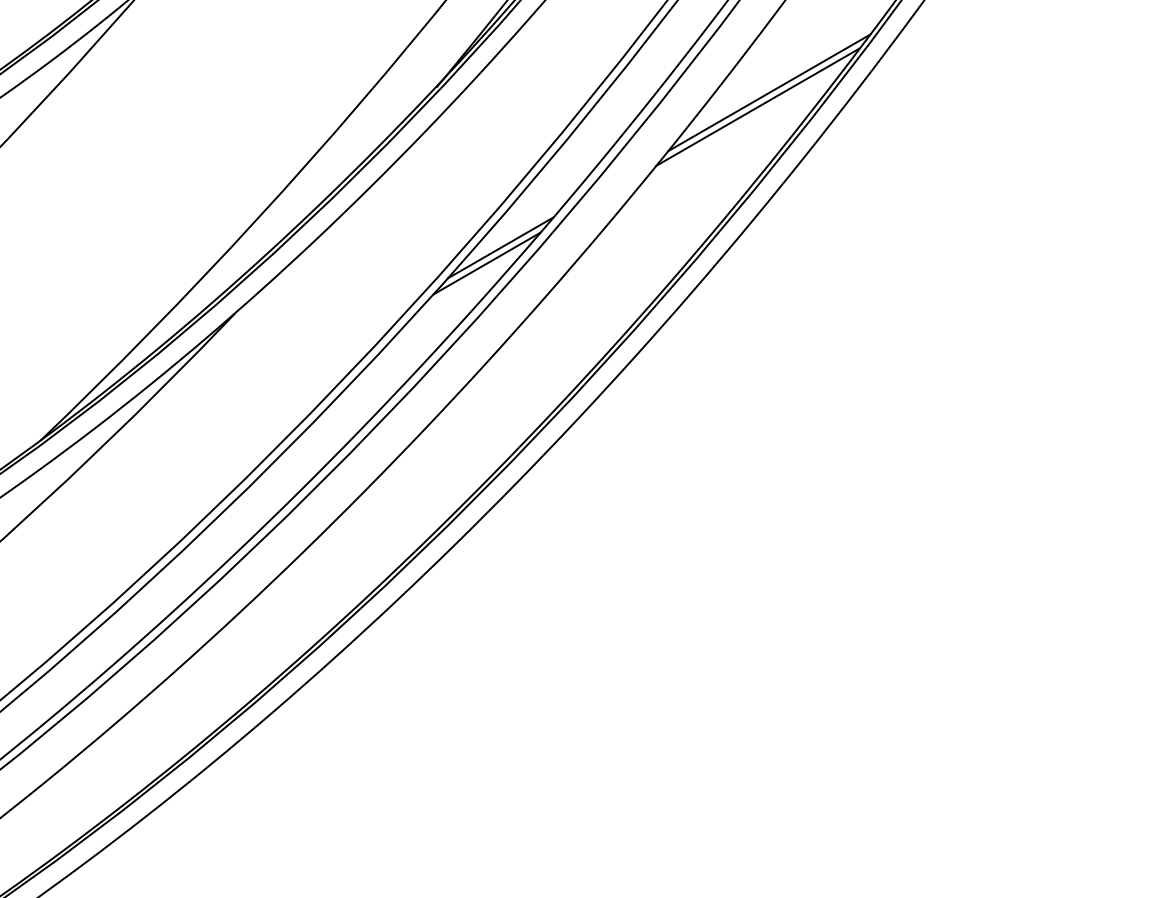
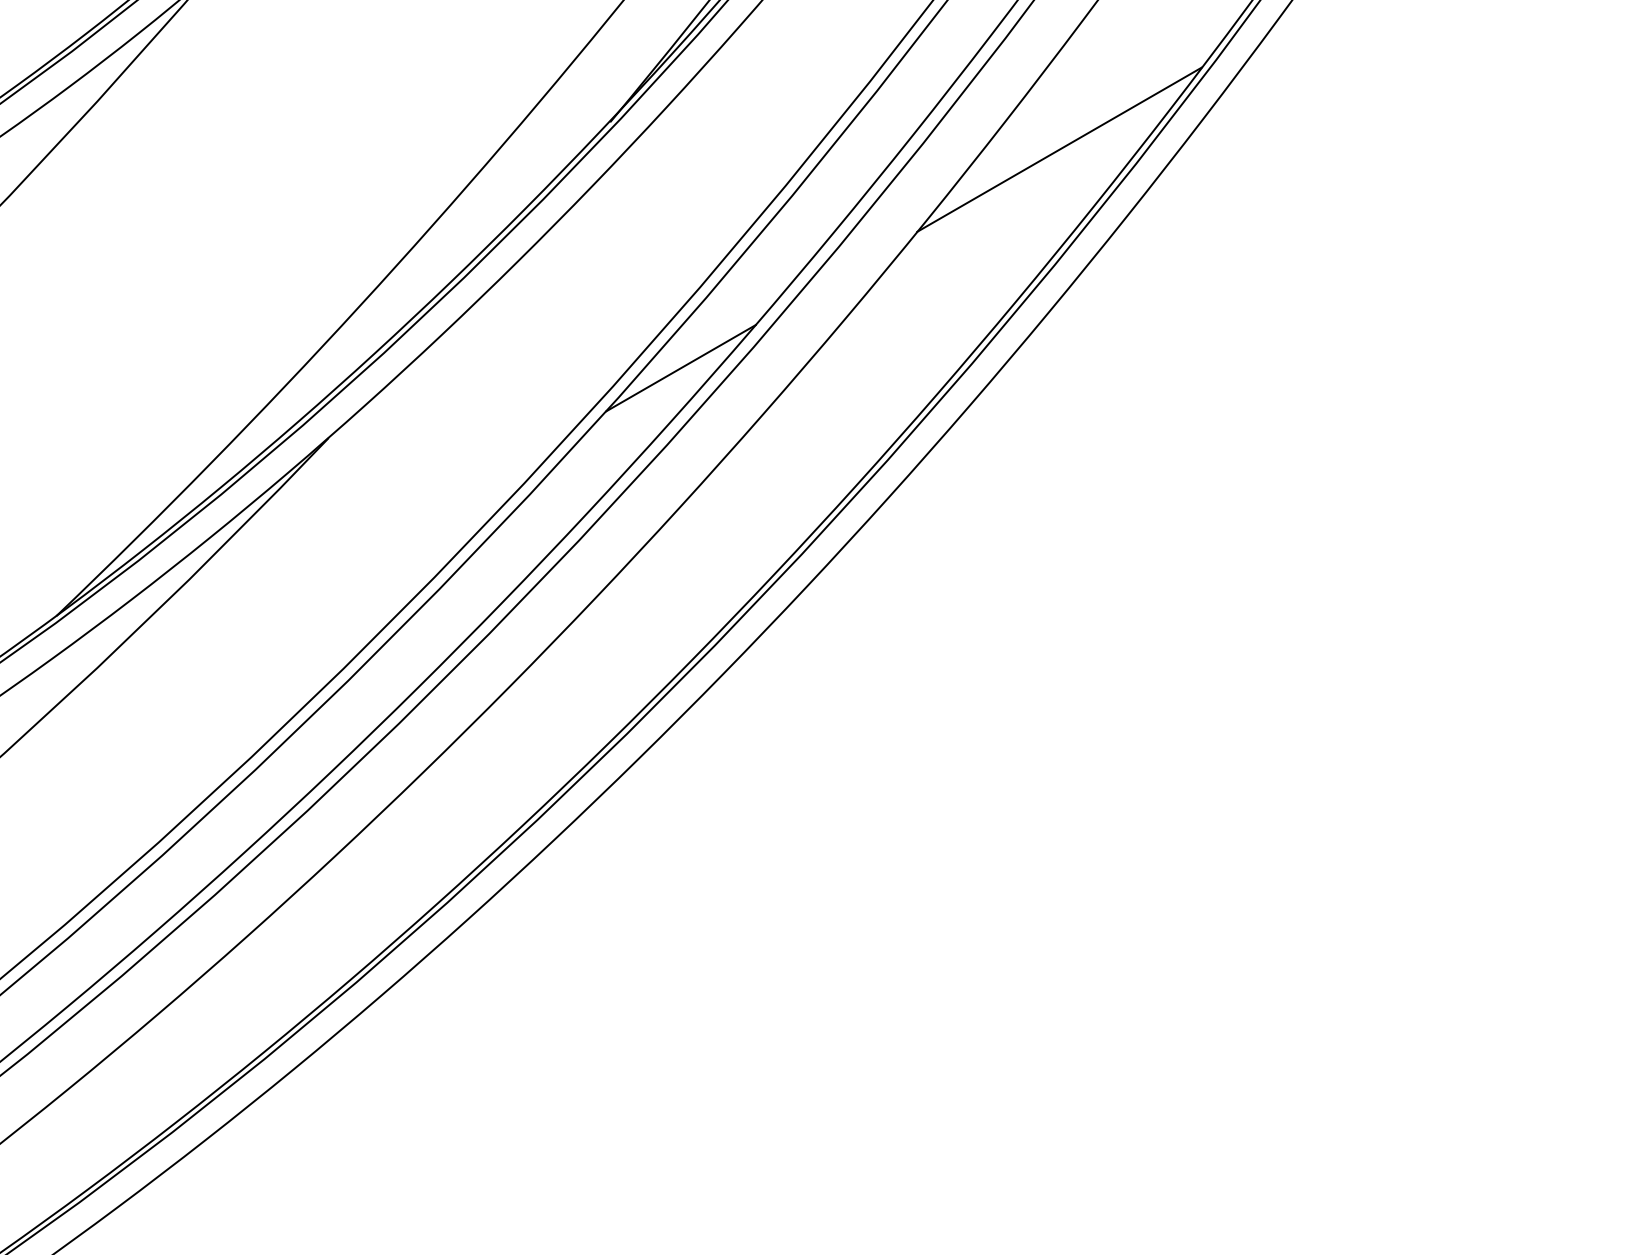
line: (768, 92) -> (1074, 129), removed
line: (500, 247) -> (699, 345), removed

